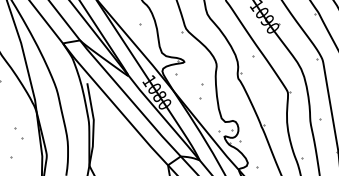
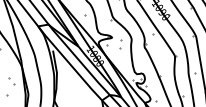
part: (201, 91) -> (120, 44), moved

